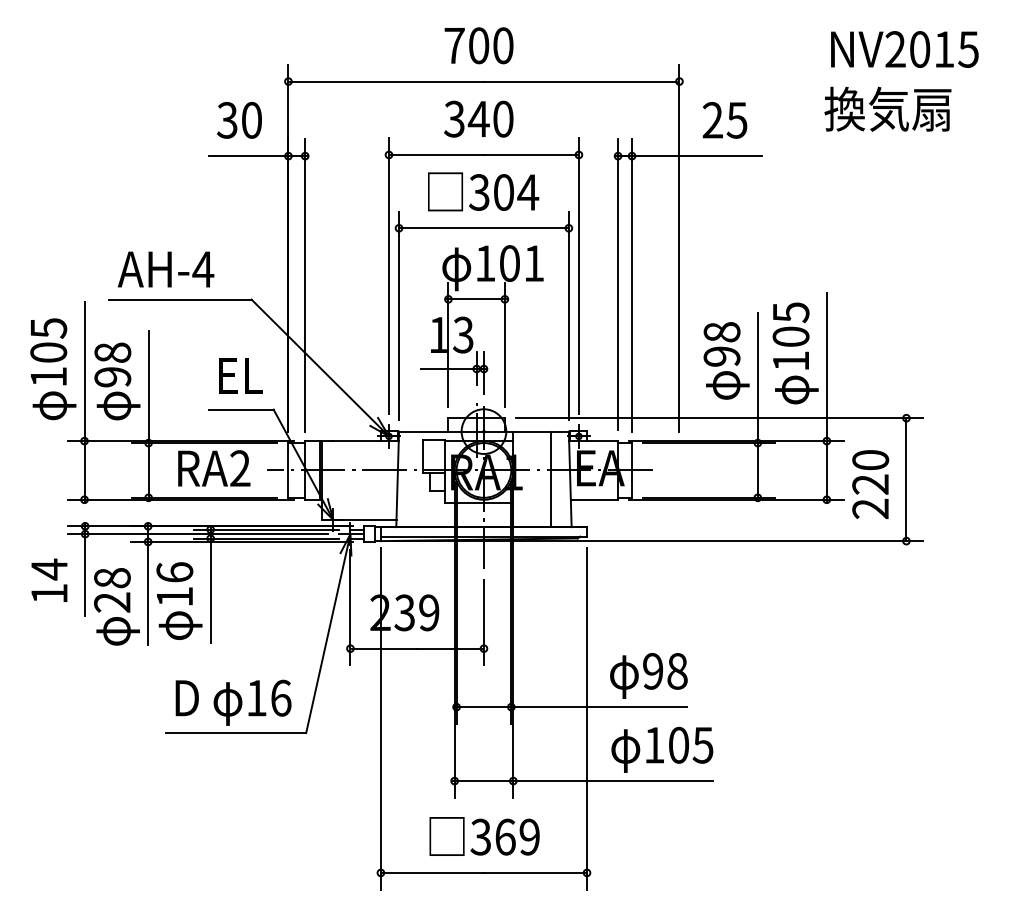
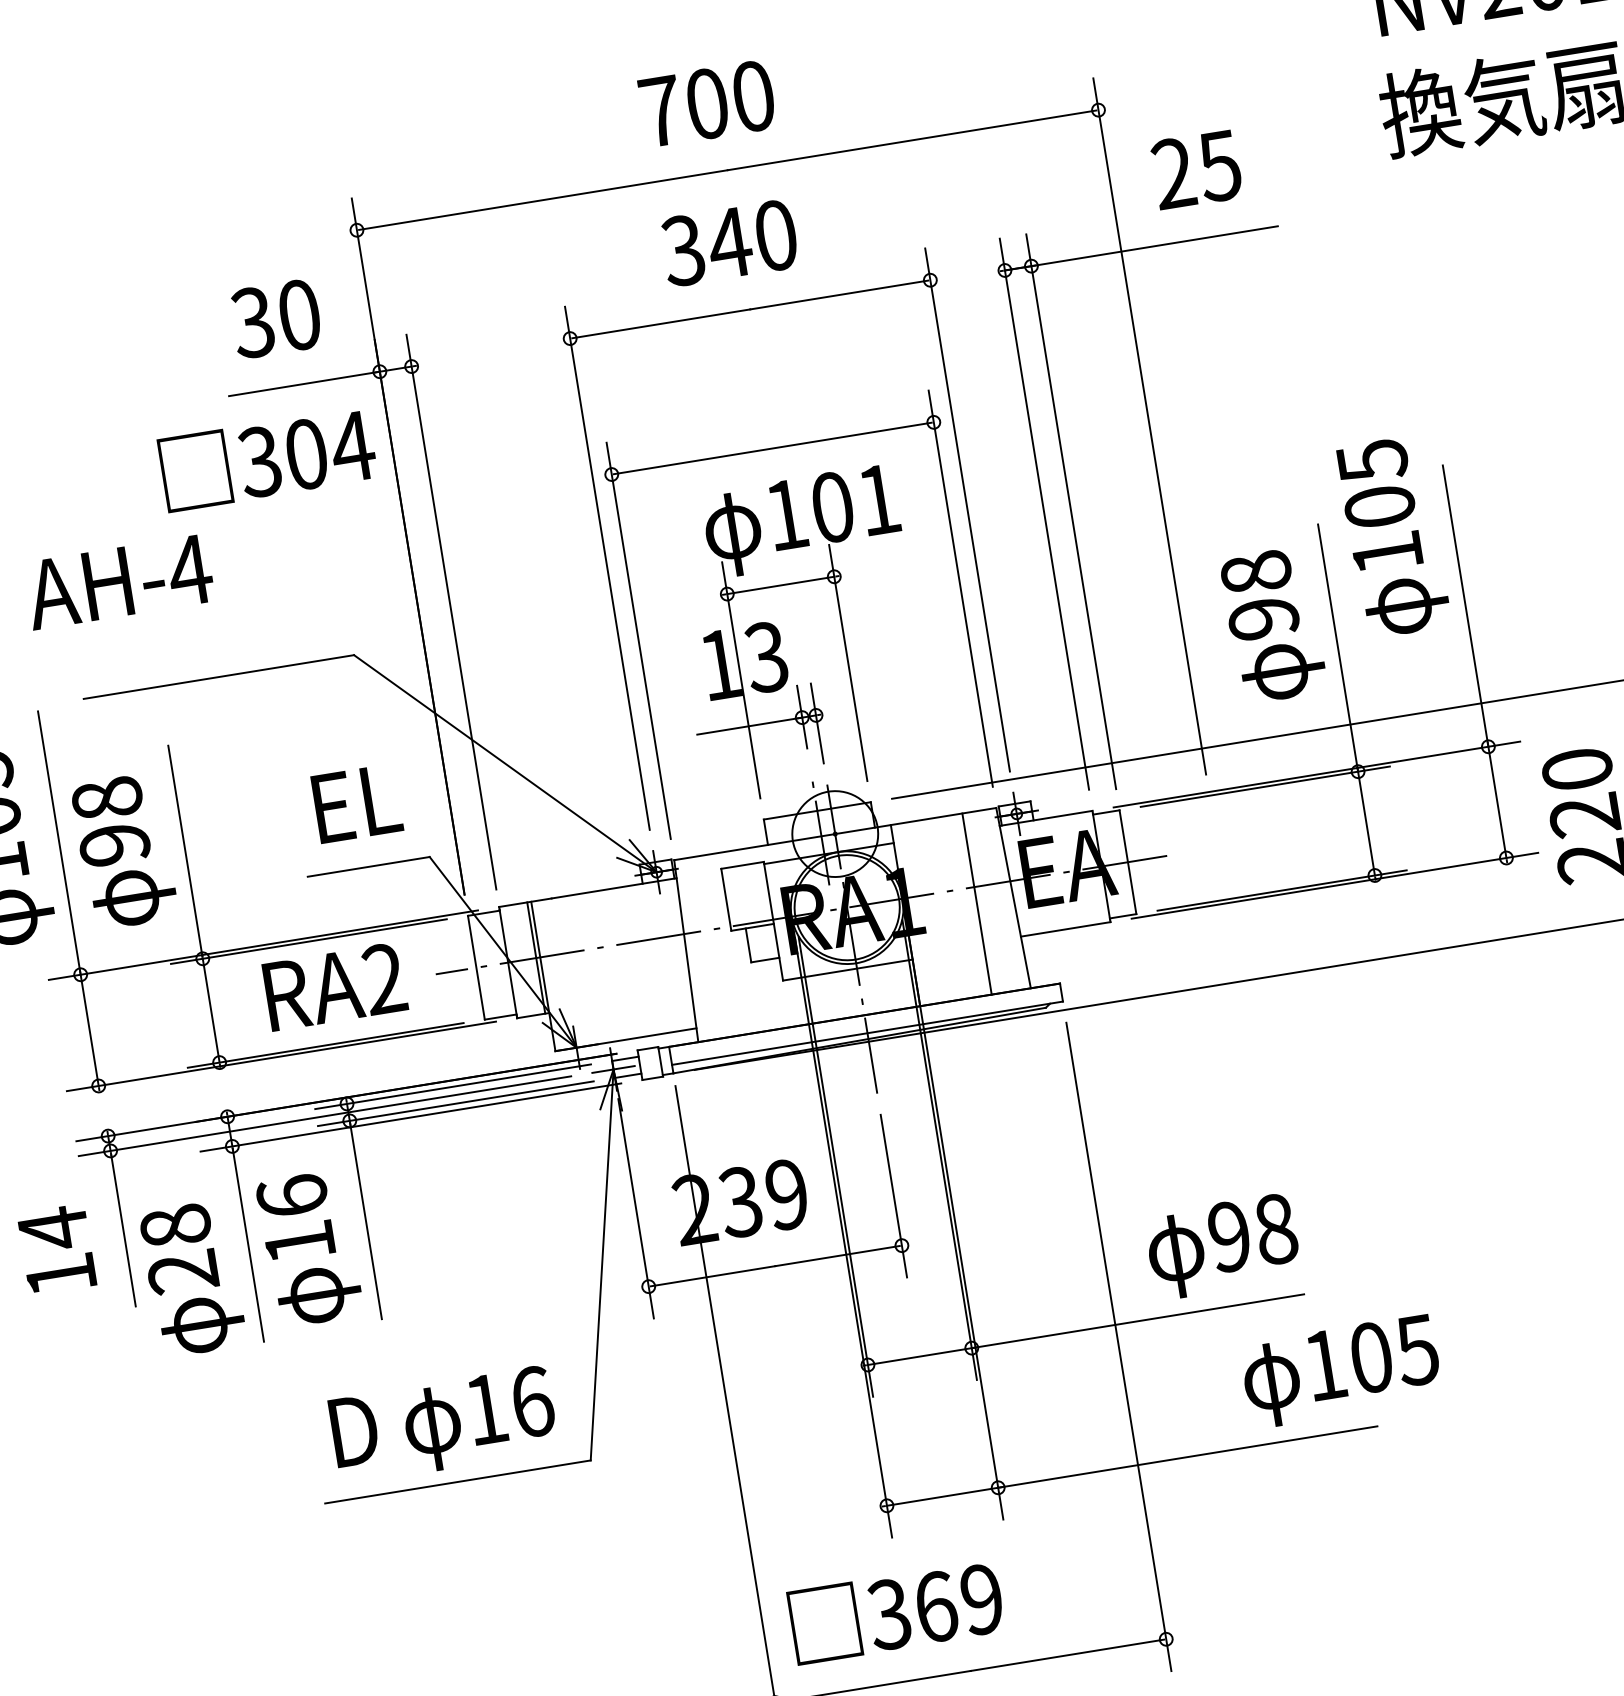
text: (483, 191) -> (267, 458), moved
text: (166, 269) -> (120, 581), moved
text: (795, 353) -> (1393, 537), moved
text: (662, 749) -> (1341, 1370), moved
text: (484, 836) -> (896, 1612), moved

